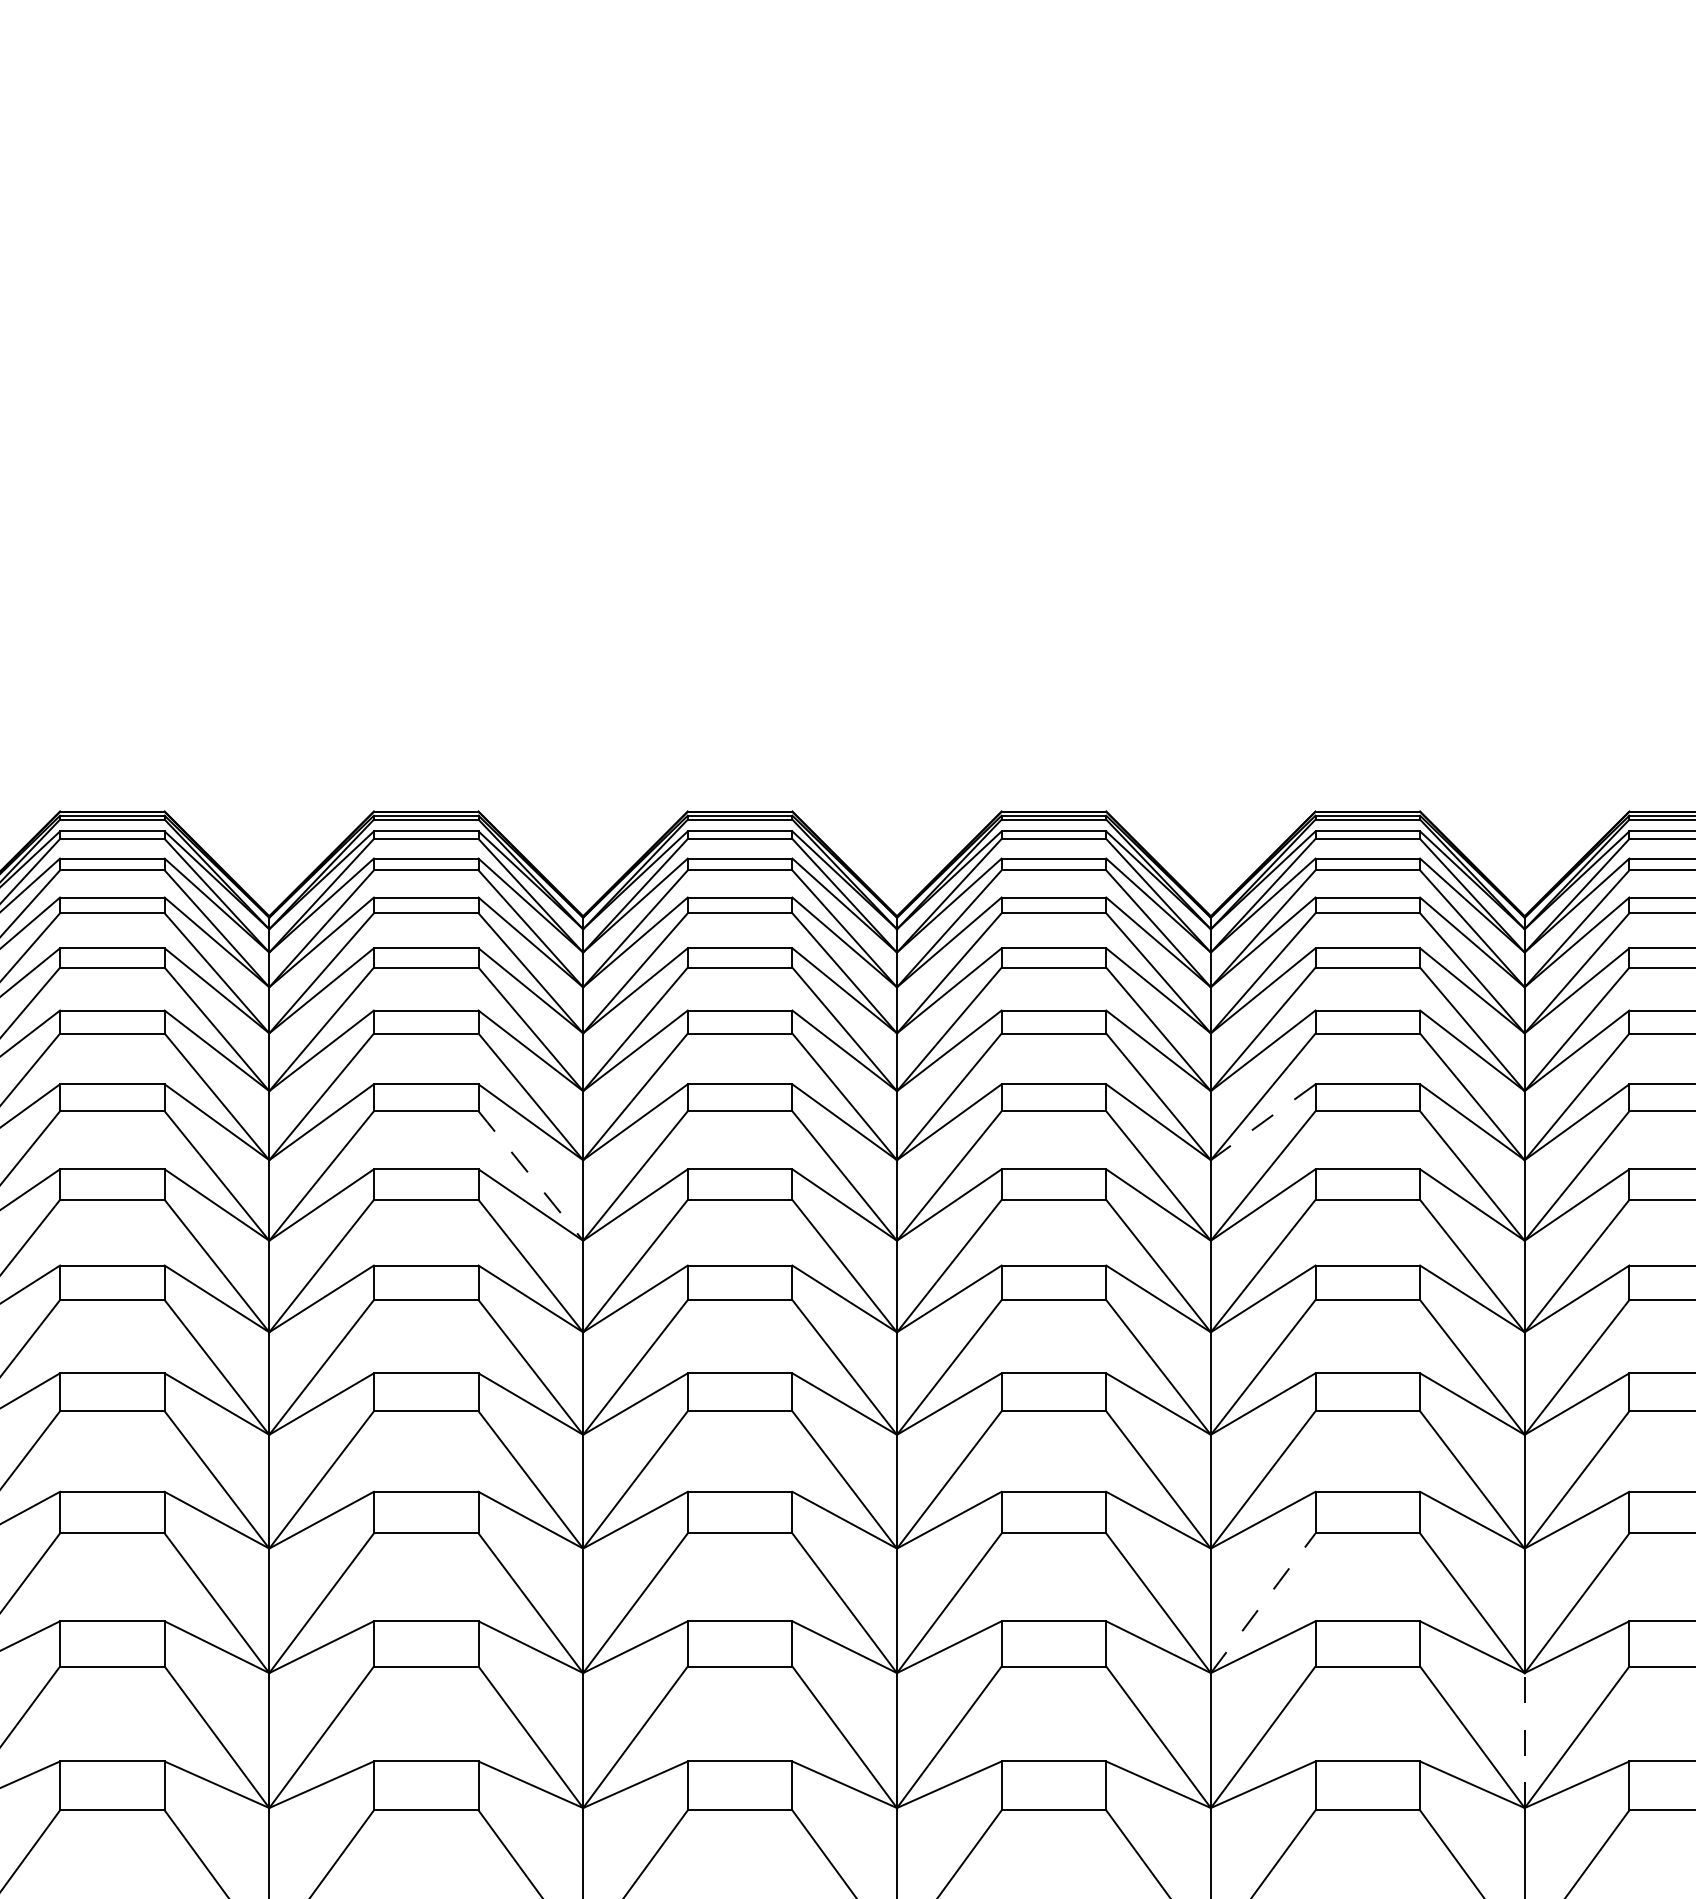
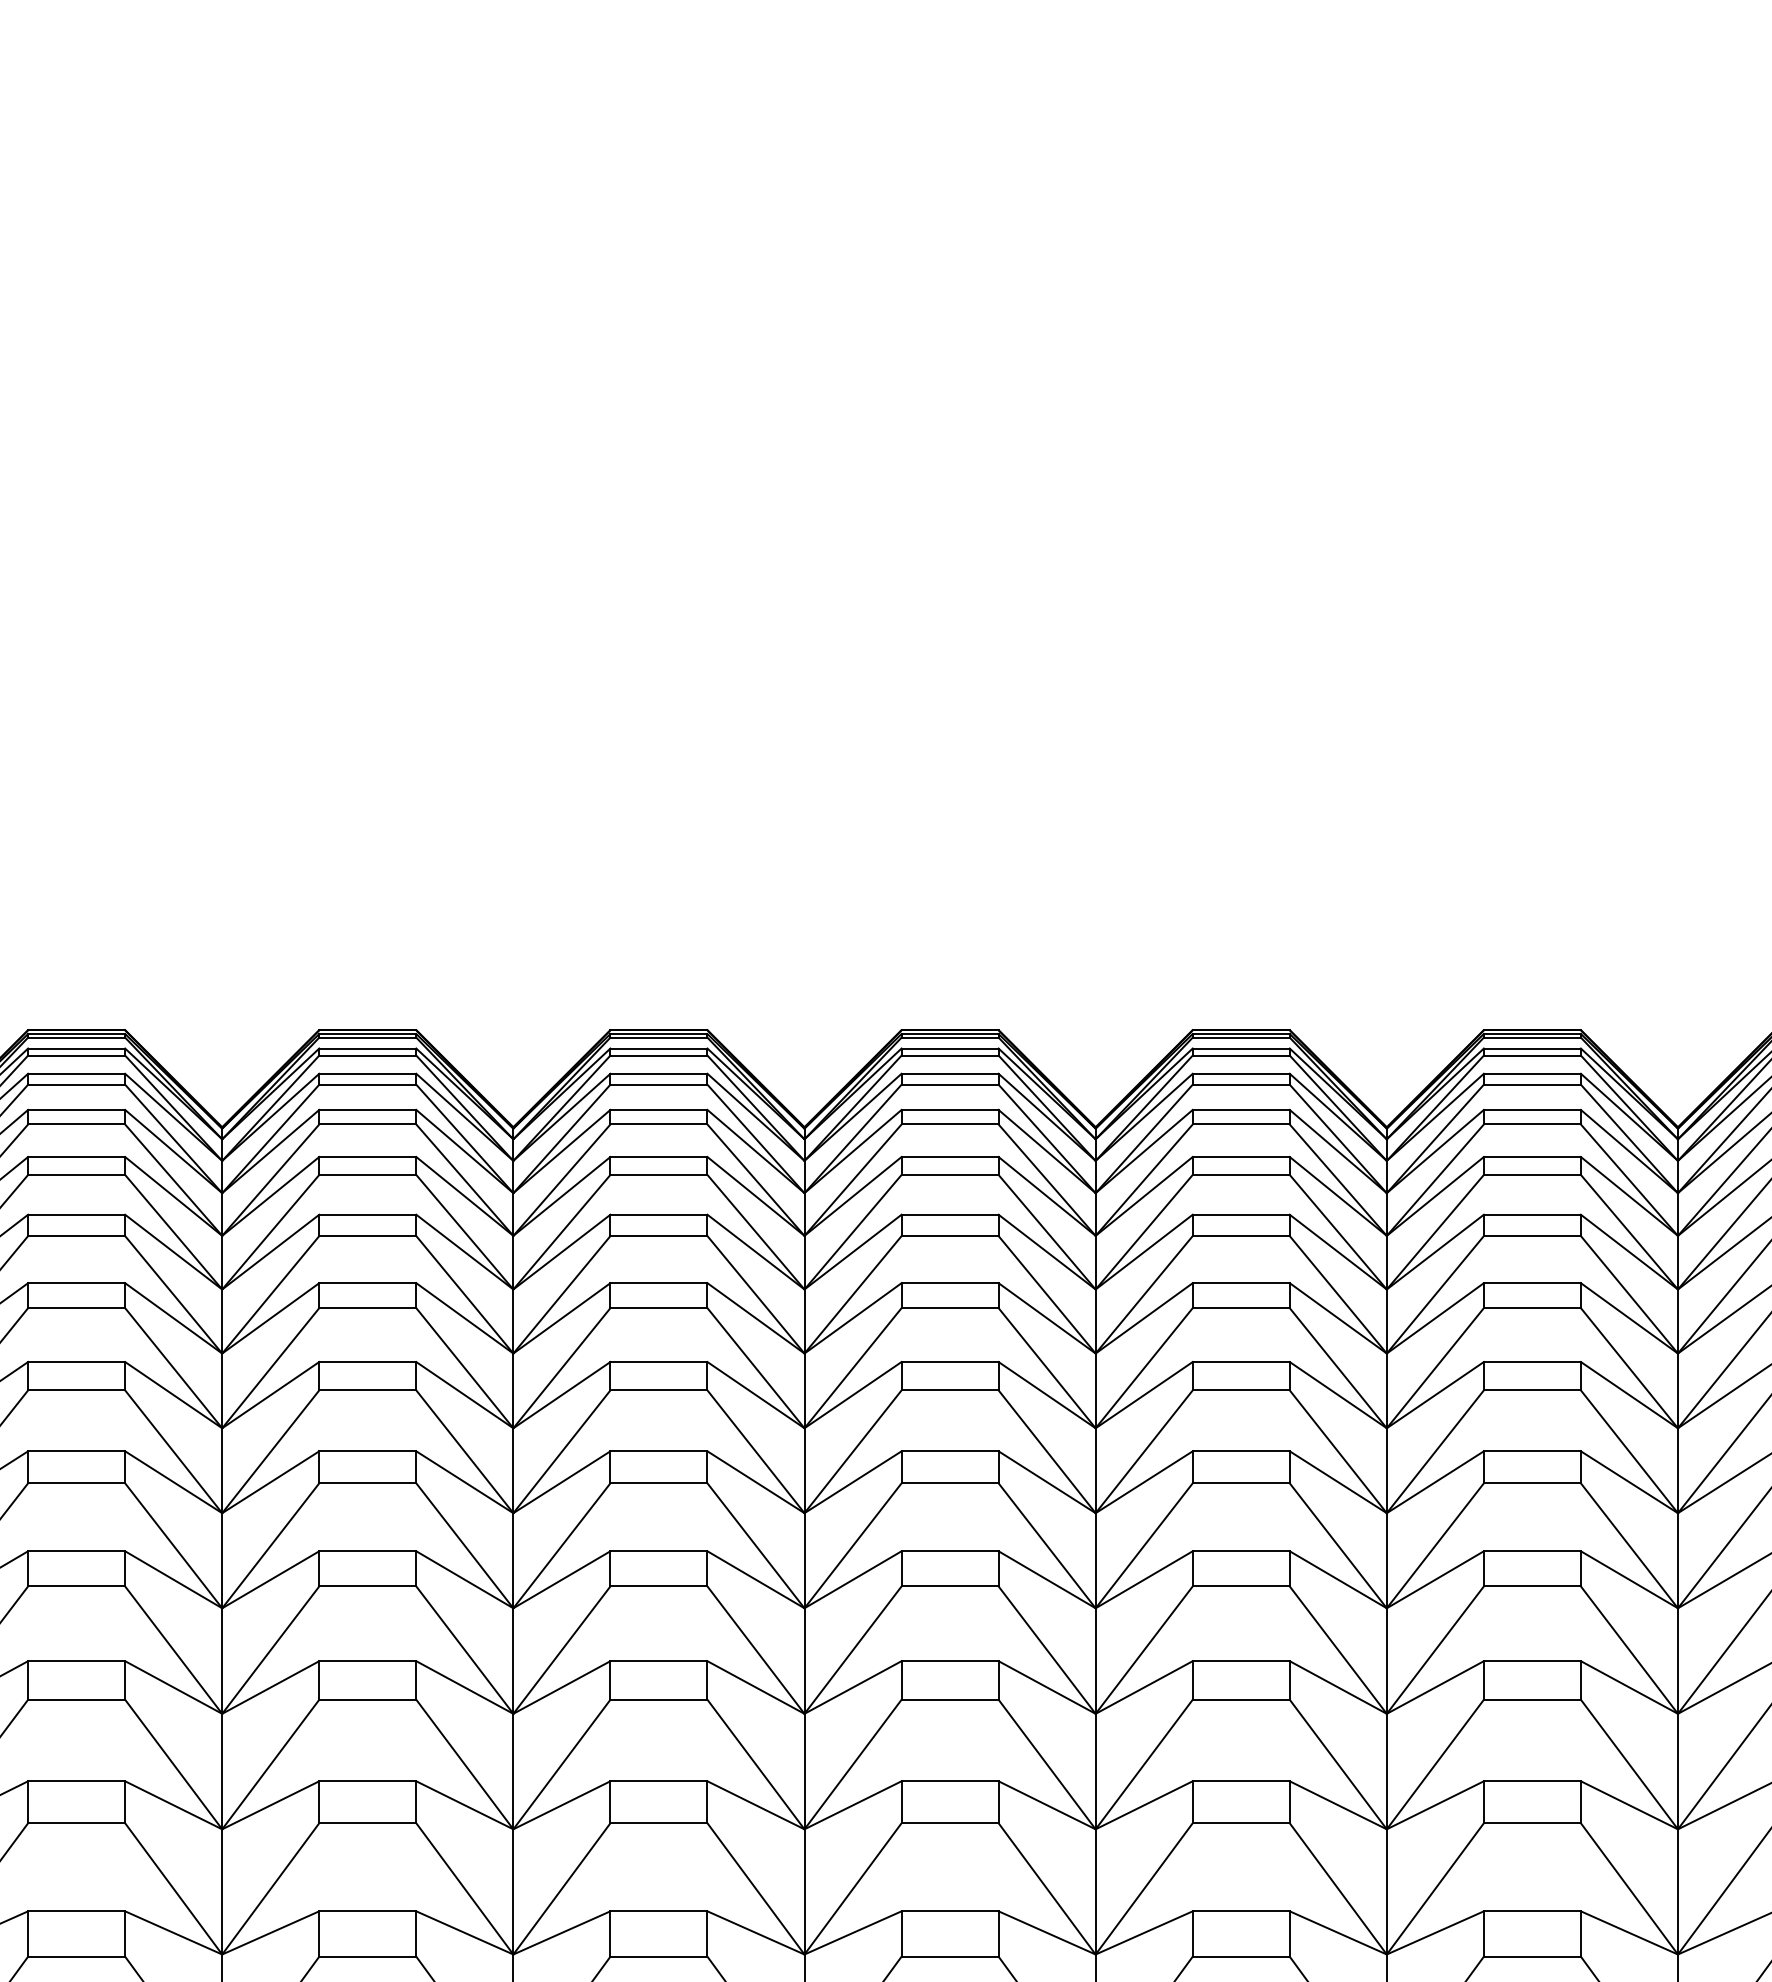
line: (1263, 1122) -> (1435, 1318), dashed -> solid
line: (531, 1176) -> (756, 1368), dashed -> solid
line: (1263, 1603) -> (1435, 1764), dashed -> solid
line: (1524, 1740) -> (1677, 1891), dashed -> solid

